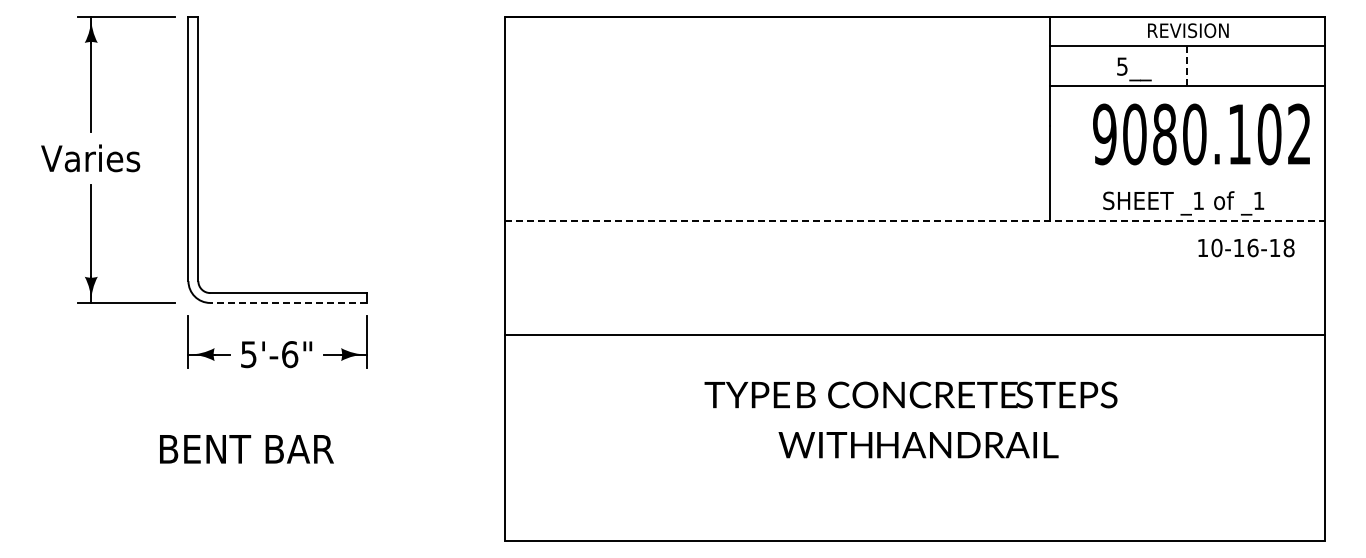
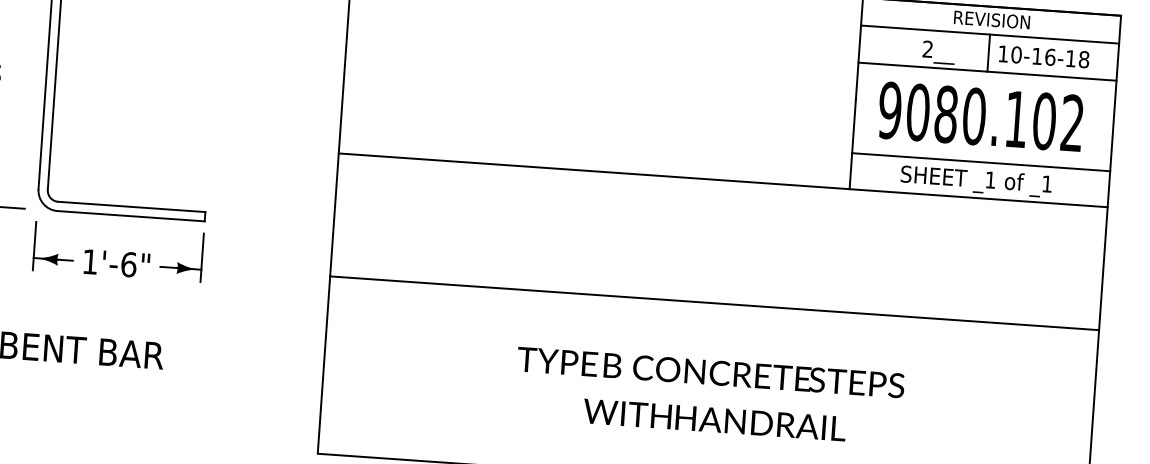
text: (1122, 66) -> (928, 49), 5__ -> 2__
line: (1187, 66) -> (988, 53), dashed -> solid
text: (1201, 134) -> (980, 116), moved
line: (1187, 182) -> (981, 162), added
line: (915, 220) -> (723, 179), dashed -> solid
text: (1246, 247) -> (1044, 56), moved
line: (288, 302) -> (130, 215), dashed -> solid
line: (914, 335) -> (714, 303), moved
text: (248, 354) -> (90, 261), 5'-6" -> 1'-6"
text: (910, 419) -> (708, 395), moved

